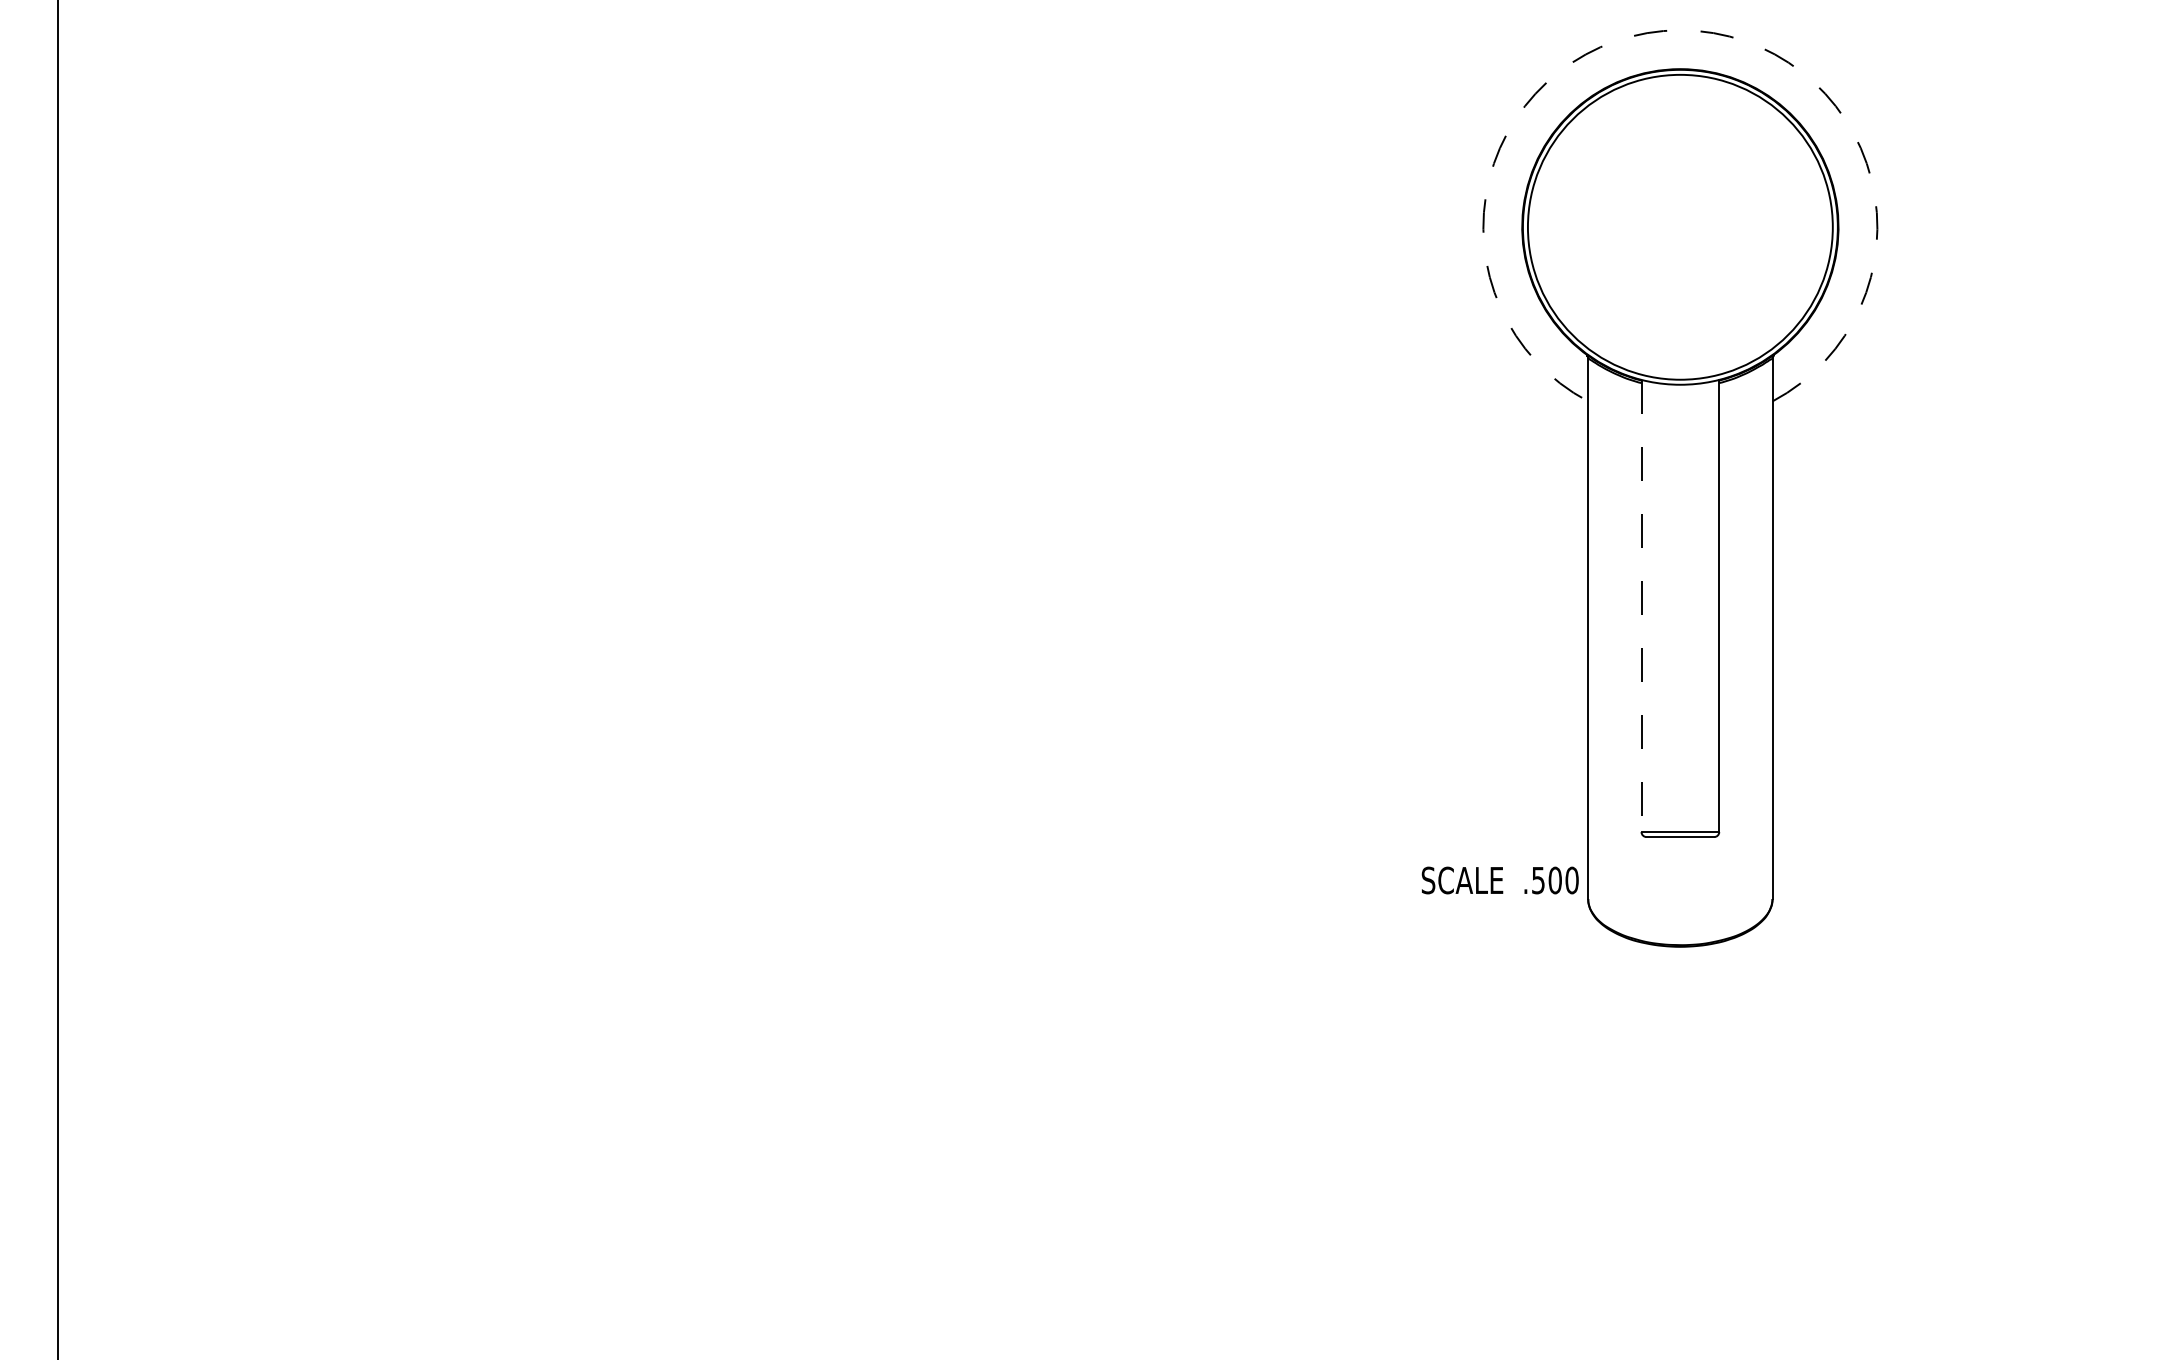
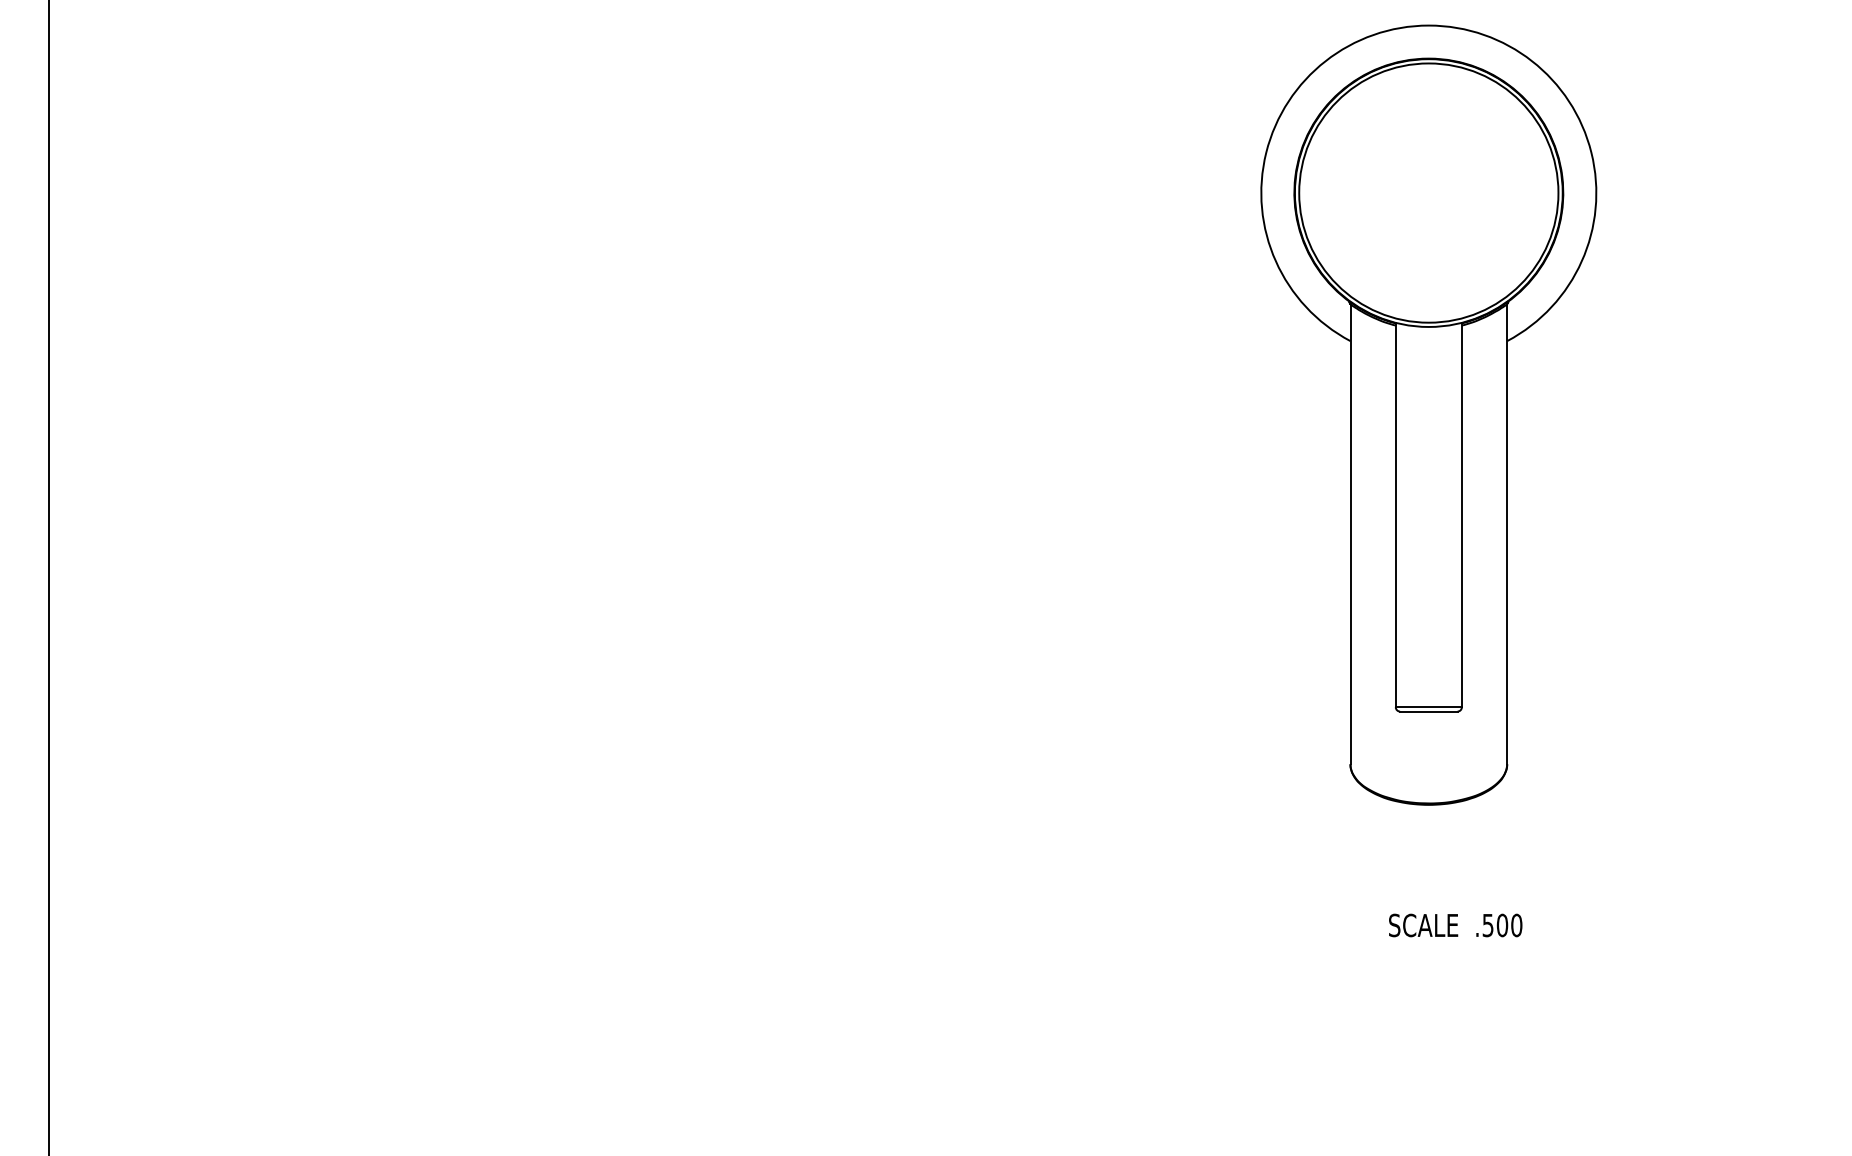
arc: (1679, 30) -> (1428, 25), dashed -> solid
line: (1641, 606) -> (1395, 515), dashed -> solid
text: (1500, 880) -> (1455, 925), moved

